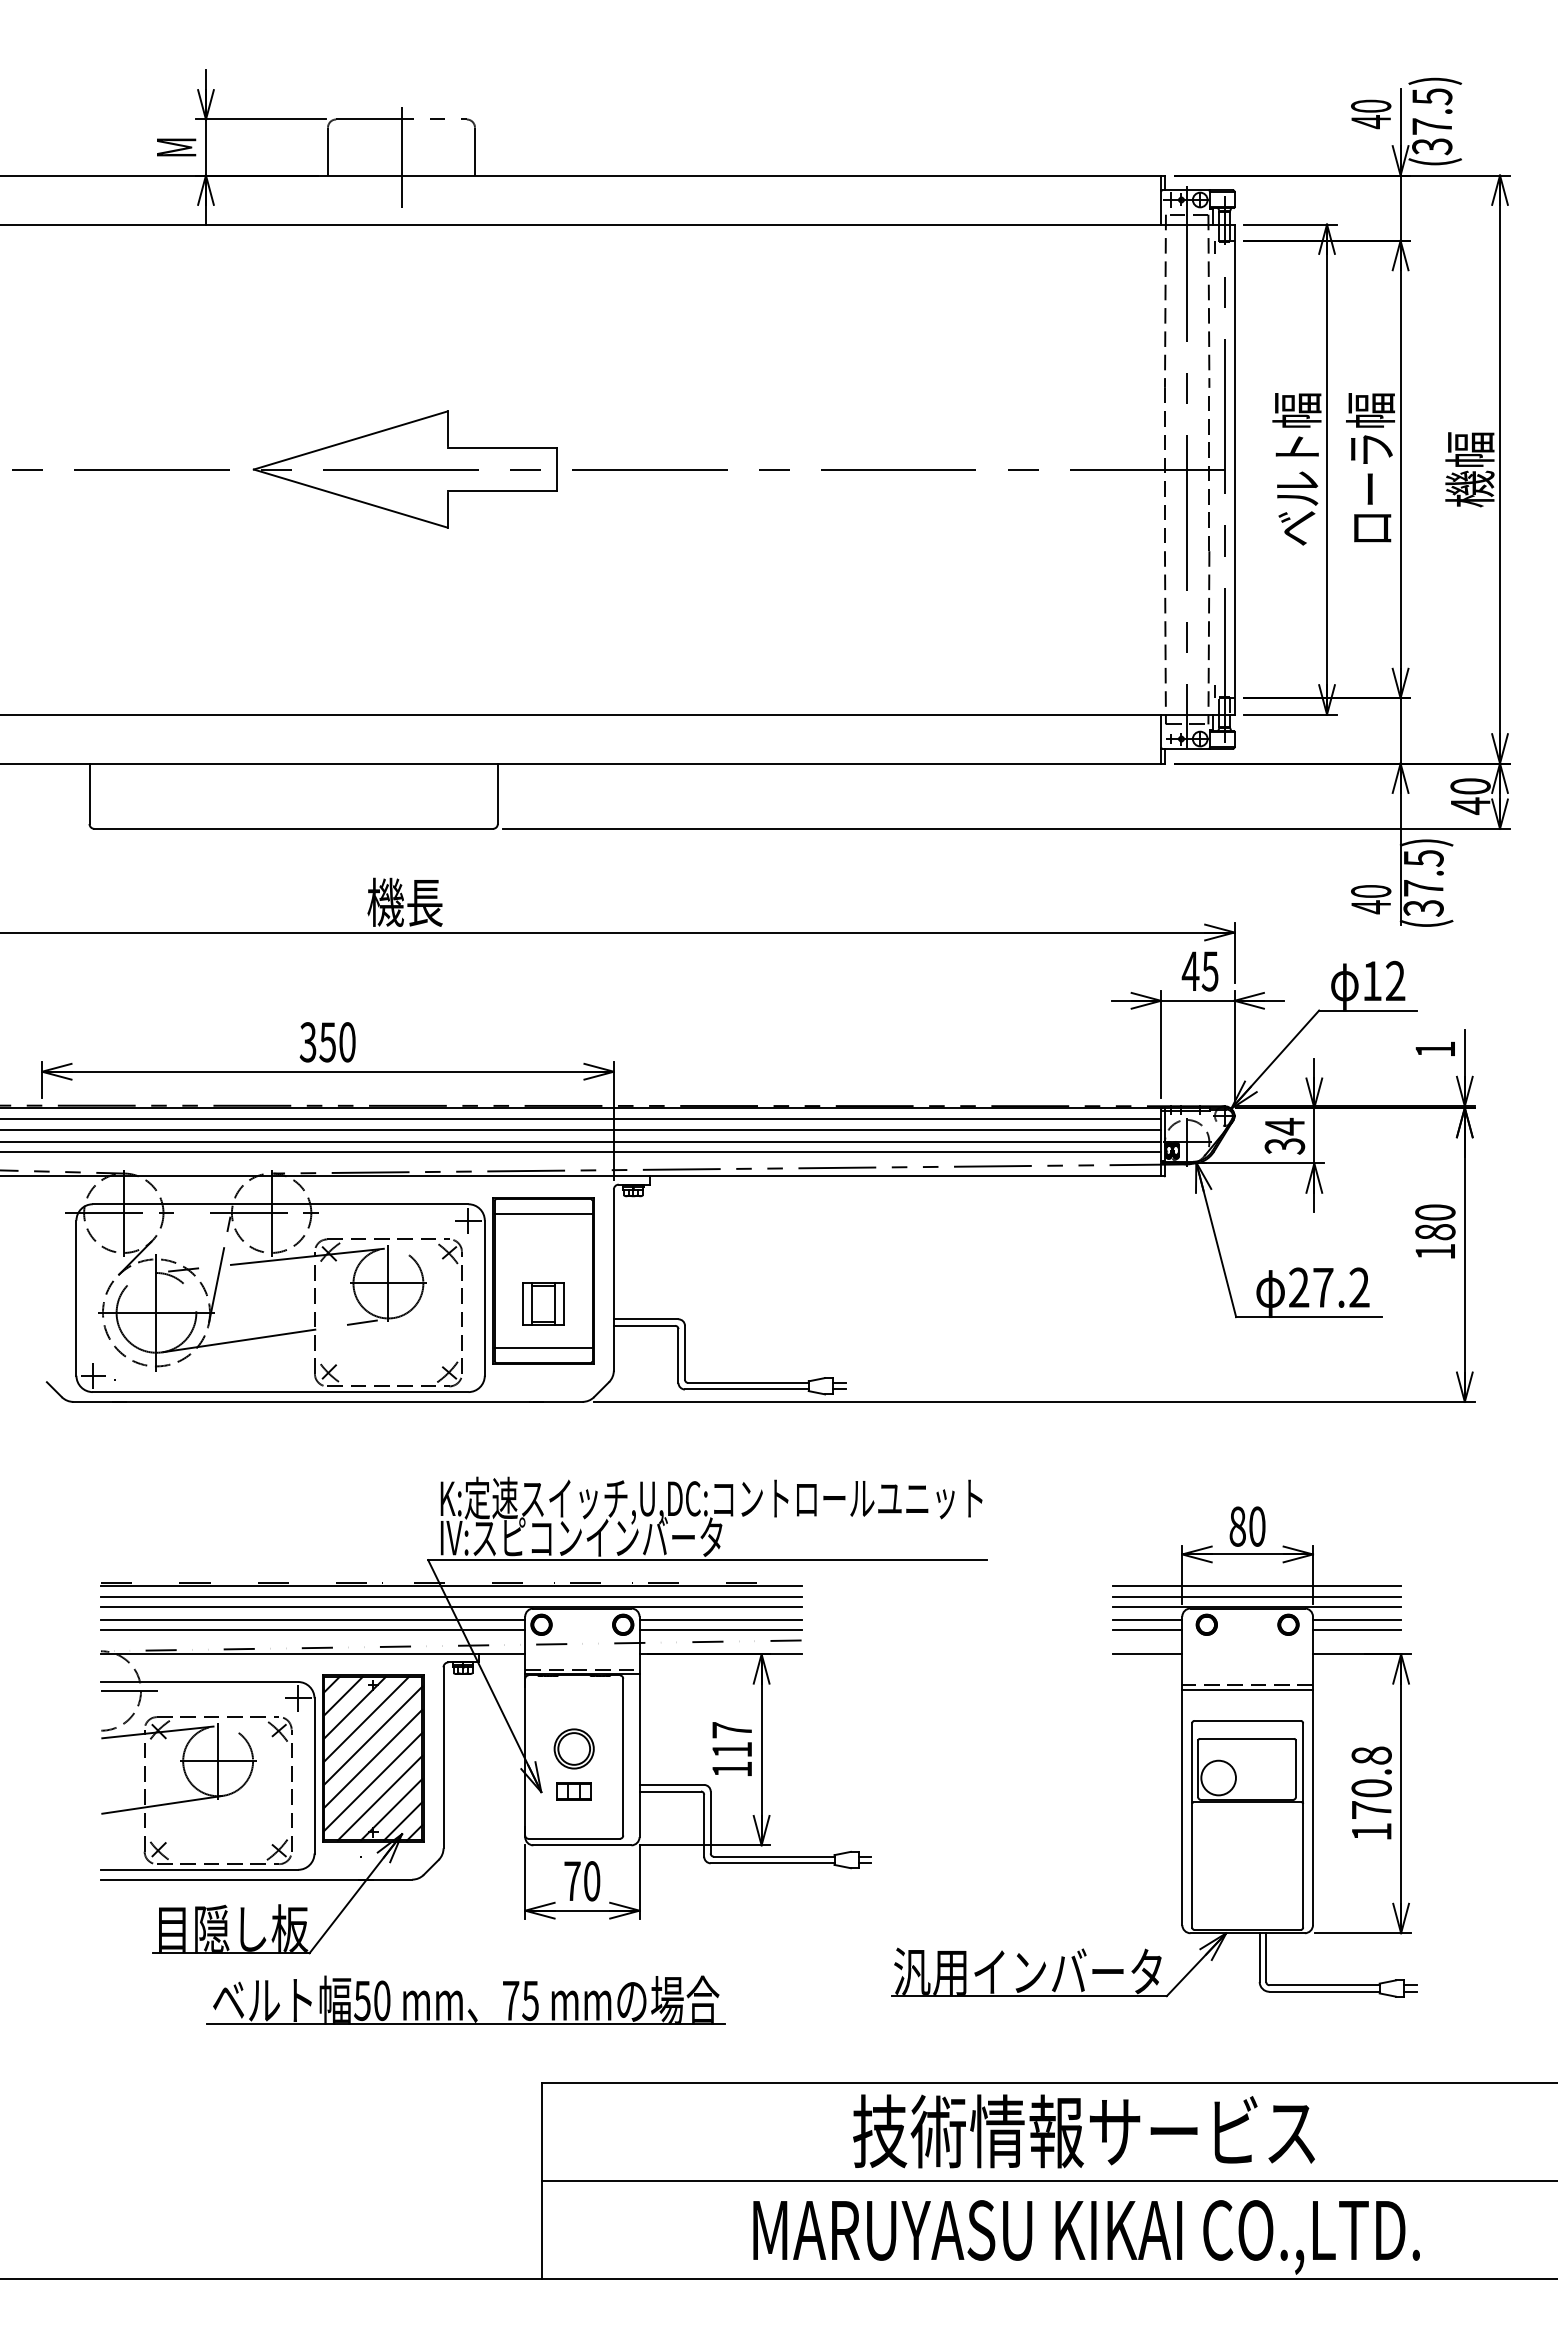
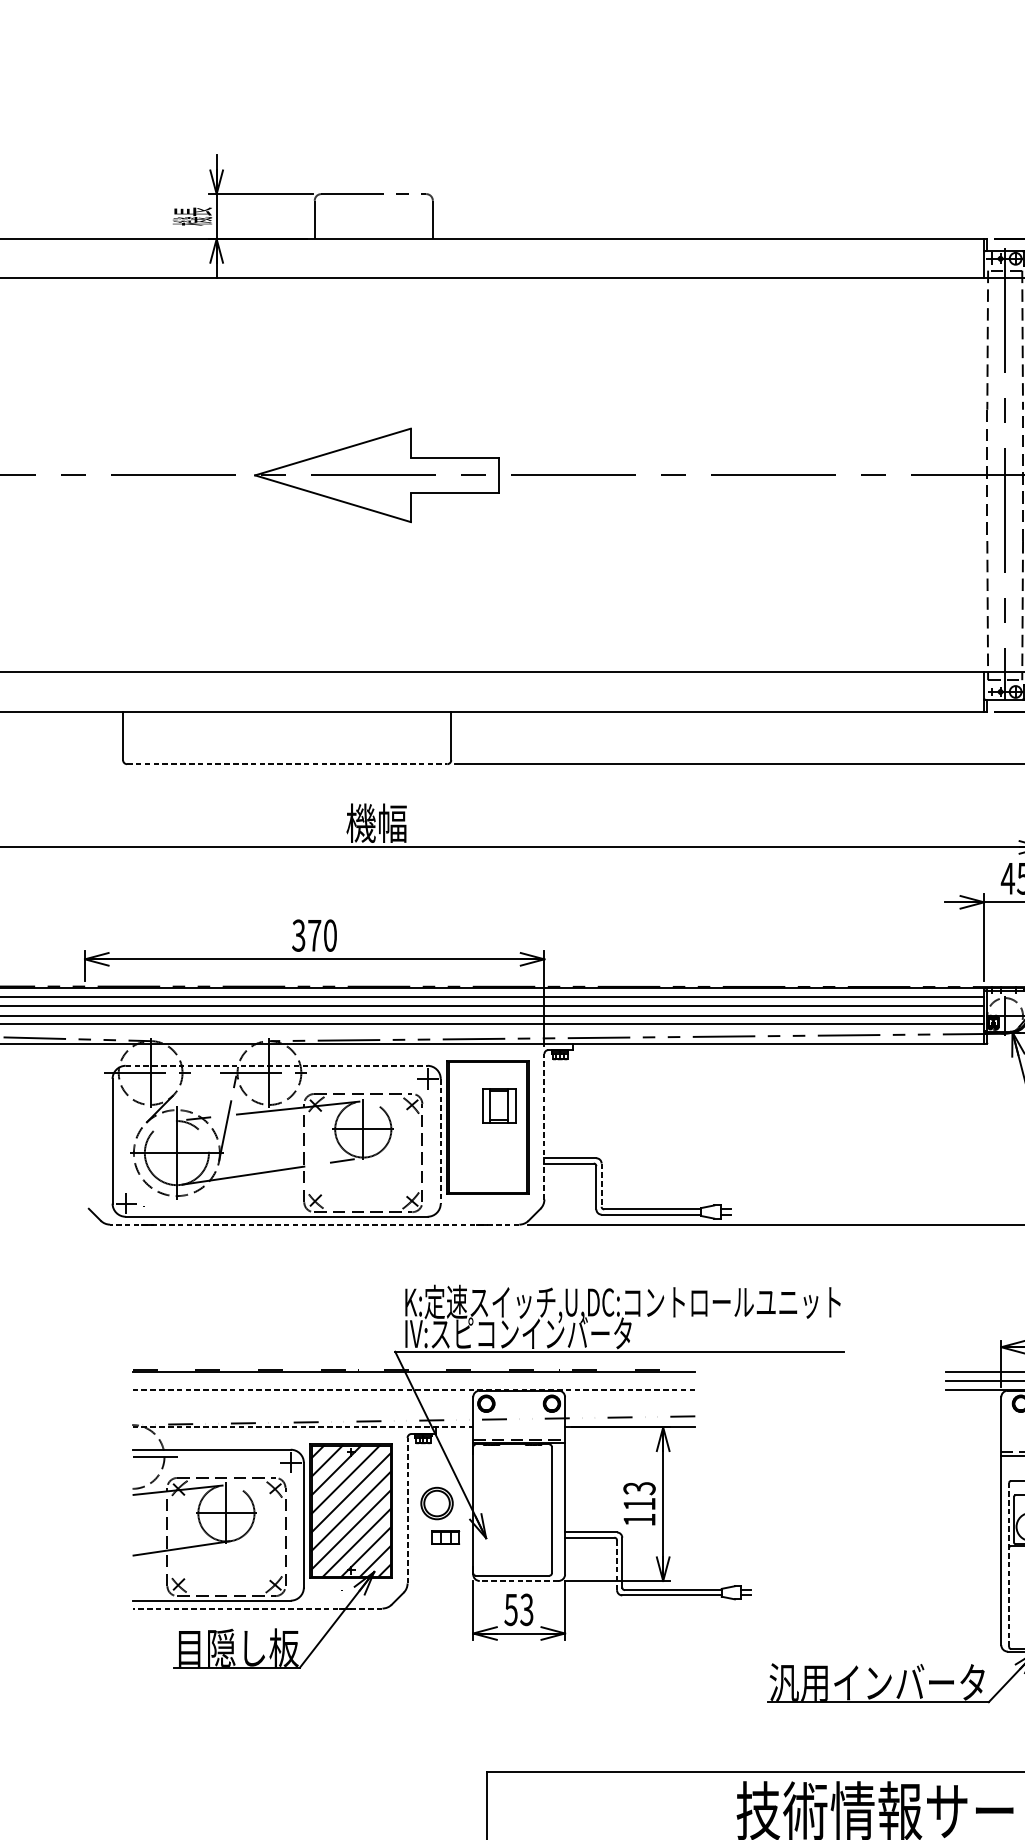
text: (175, 147) -> (192, 216), M -> 機長
line: (401, 157) -> (373, 224), removed
line: (294, 828) -> (287, 763), solid -> dashed
text: (424, 901) -> (392, 822), 機長 -> 機幅
text: (327, 1042) -> (314, 935), 350 -> 370
line: (280, 1204) -> (276, 1066), solid -> dashed
line: (543, 1214) -> (487, 1074), removed
line: (613, 1280) -> (544, 1127), solid -> dashed
line: (484, 1298) -> (440, 1141), solid -> dashed
part: (543, 1303) -> (499, 1105), moved
line: (543, 1348) -> (487, 1181), removed
line: (685, 1352) -> (602, 1184), solid -> dashed
line: (328, 1401) -> (315, 1224), solid -> dashed
line: (451, 1596) -> (413, 1381), removed
line: (451, 1607) -> (413, 1389), solid -> dashed
line: (313, 1619) -> (303, 1399), removed
line: (720, 1619) -> (630, 1399), removed
line: (1147, 1619) -> (973, 1399), removed
line: (313, 1630) -> (303, 1408), removed
line: (720, 1630) -> (630, 1408), removed
line: (1147, 1630) -> (973, 1408), removed
line: (313, 1654) -> (303, 1427), solid -> dashed
line: (1147, 1654) -> (973, 1427), removed
text: (732, 1730) -> (639, 1488), 117 -> 113
part: (573, 1748) -> (436, 1503), moved
line: (443, 1757) -> (407, 1510), solid -> dashed
part: (573, 1791) -> (445, 1537), moved
line: (1192, 1824) -> (1009, 1564), solid -> dashed
line: (704, 1826) -> (617, 1565), solid -> dashed
line: (581, 1845) -> (518, 1581), solid -> dashed
line: (256, 1879) -> (257, 1608), solid -> dashed
text: (581, 1881) -> (518, 1610), 70 -> 53
part: (465, 1999) -> (425, 1704), removed

